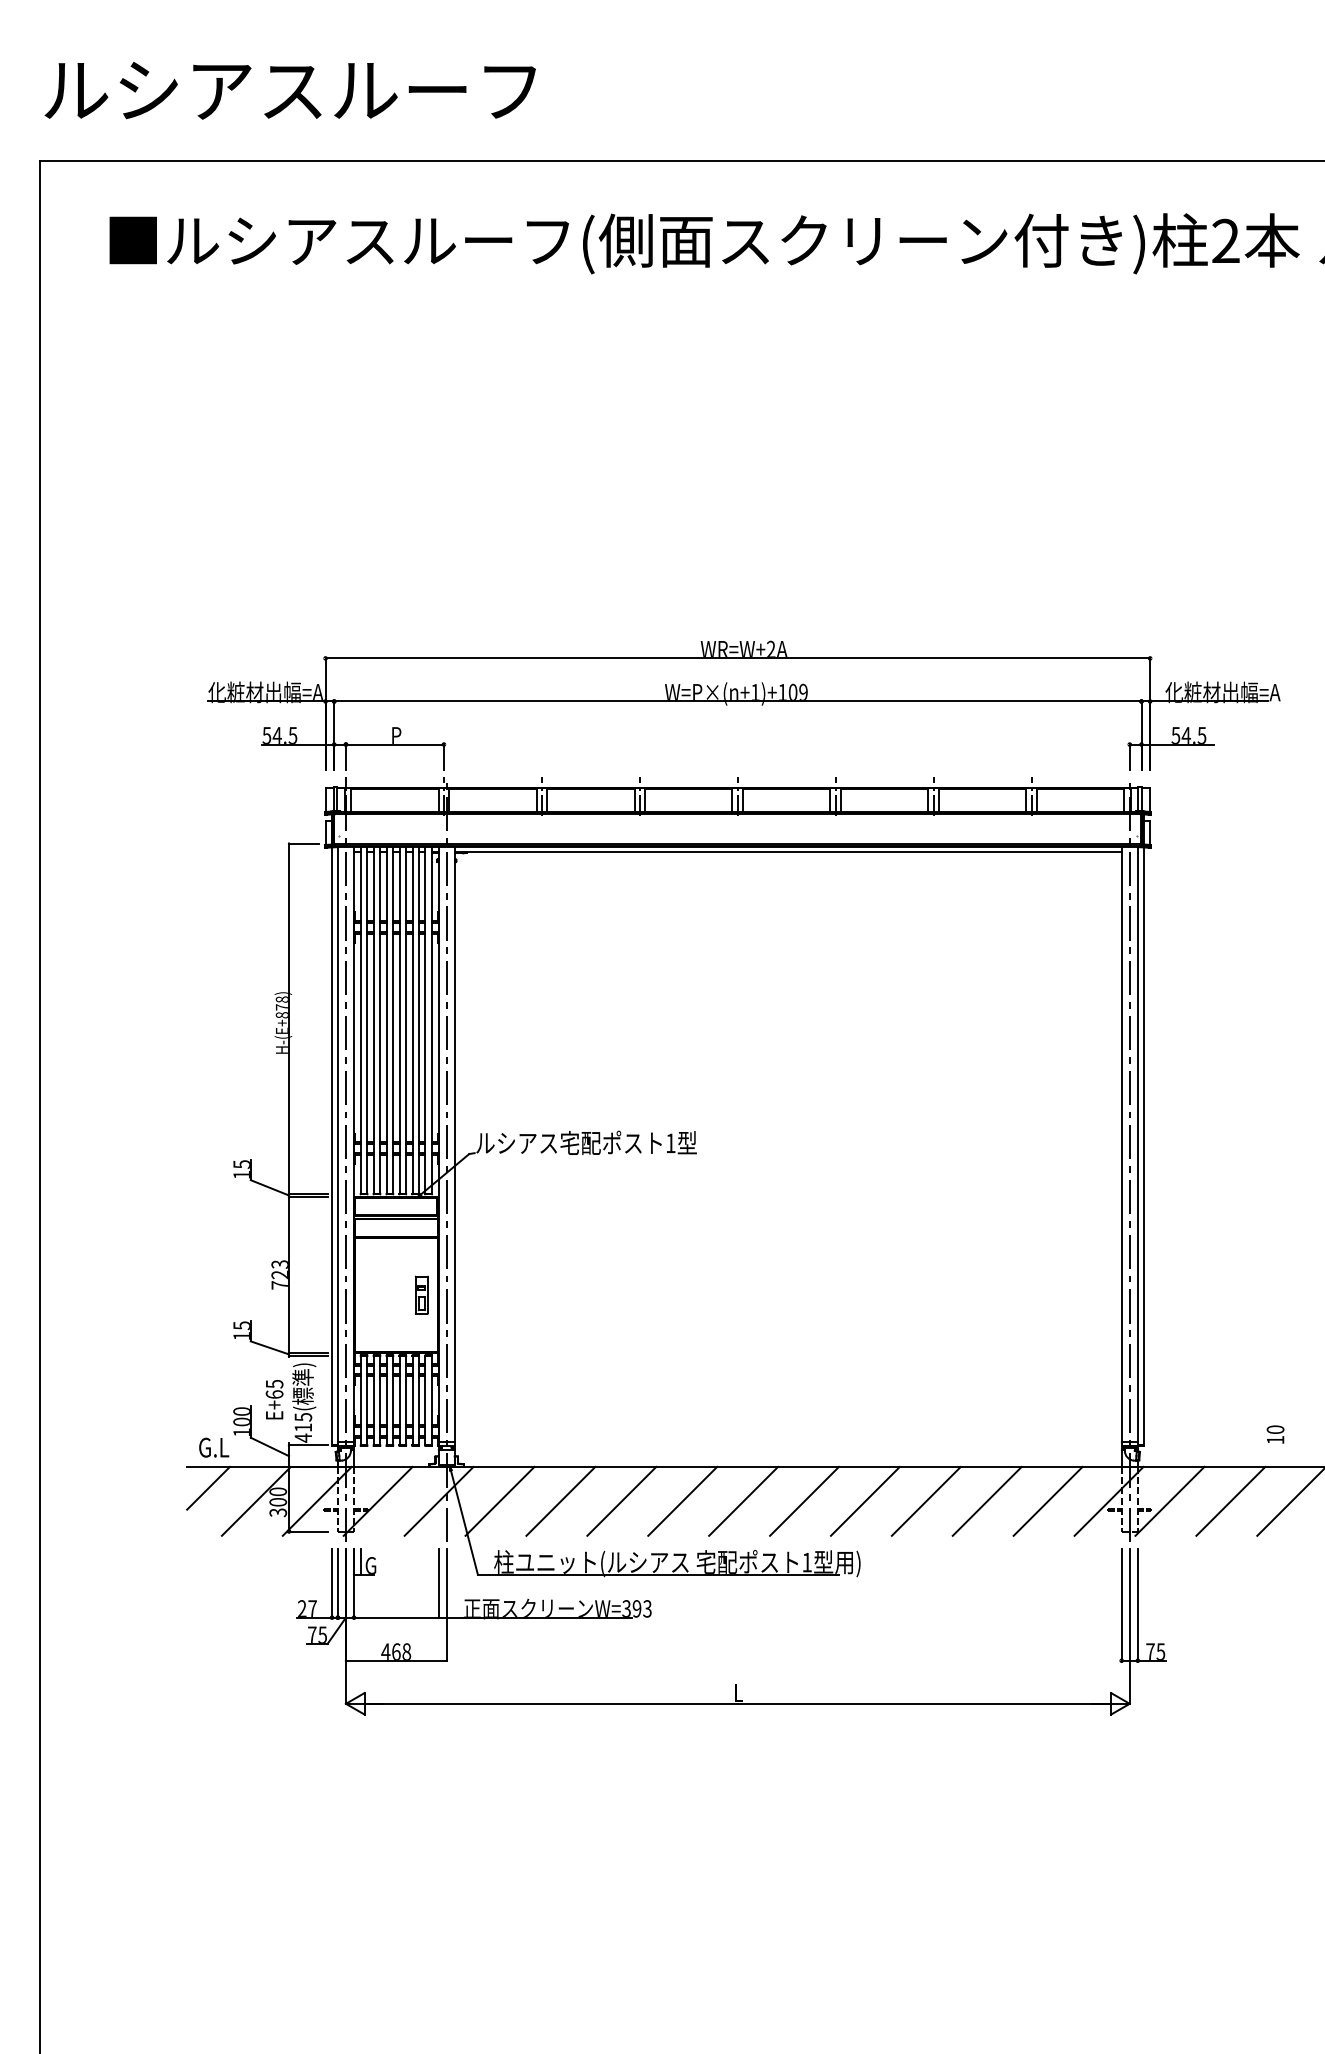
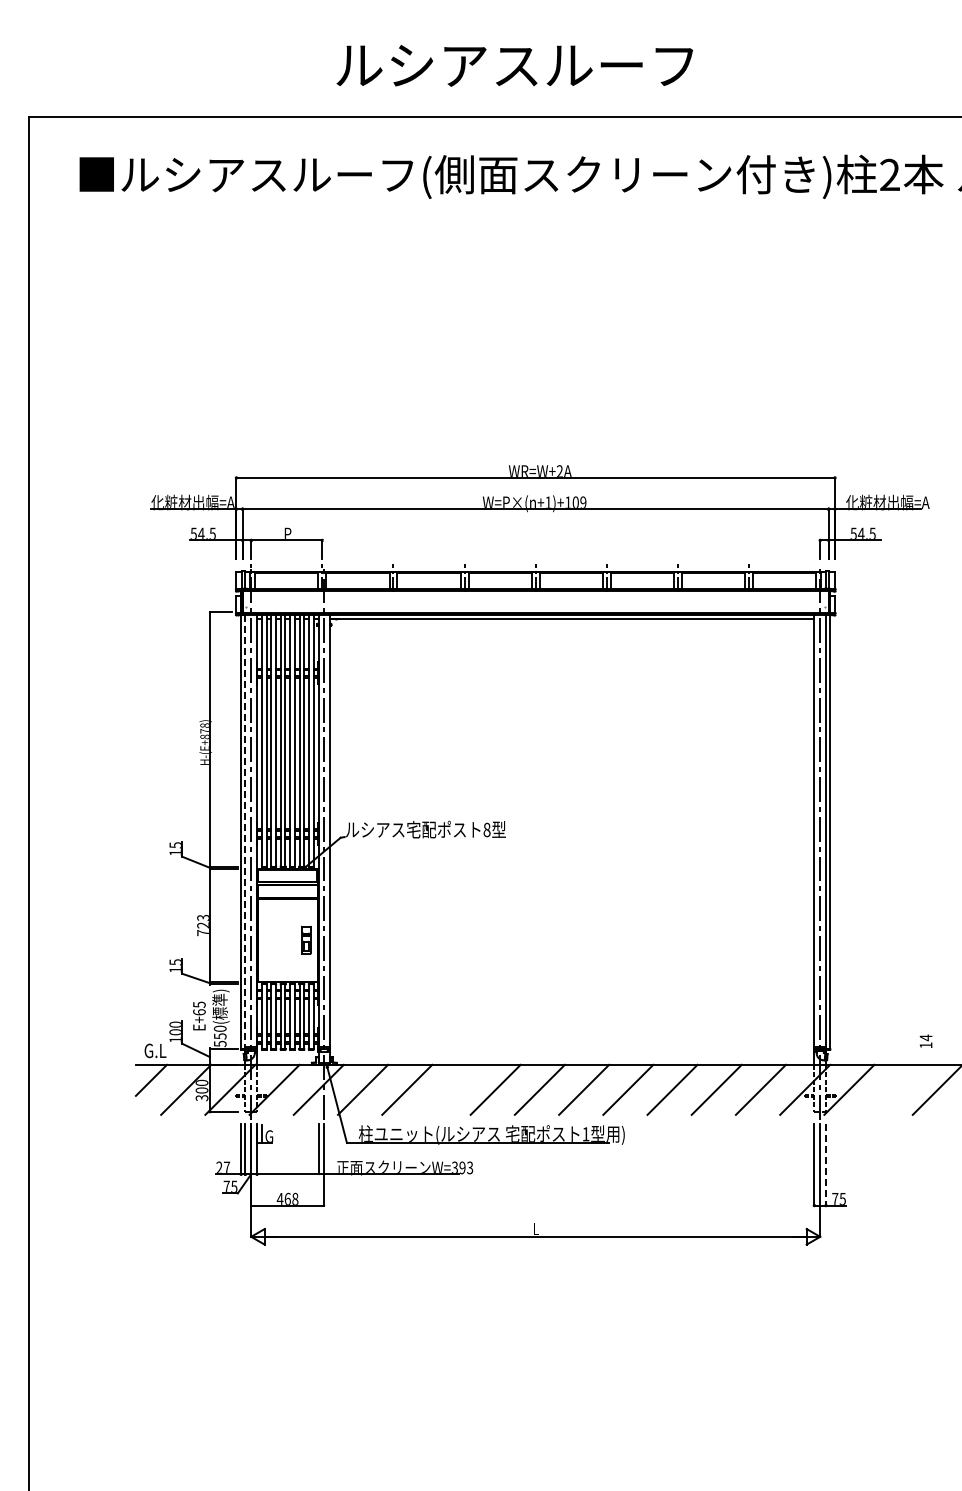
text: (289, 90) -> (514, 65), moved
text: (670, 1142) -> (486, 829), 1 -> 8
line: (338, 1145) -> (245, 831), solid -> dashed
text: (302, 1427) -> (219, 1036), 415( -> 550(
text: (1274, 1429) -> (925, 1037), 10 -> 14
line: (621, 1500) -> (451, 1089), removed
line: (1230, 1500) -> (893, 1089), removed
line: (1138, 1605) -> (826, 1165), solid -> dashed

